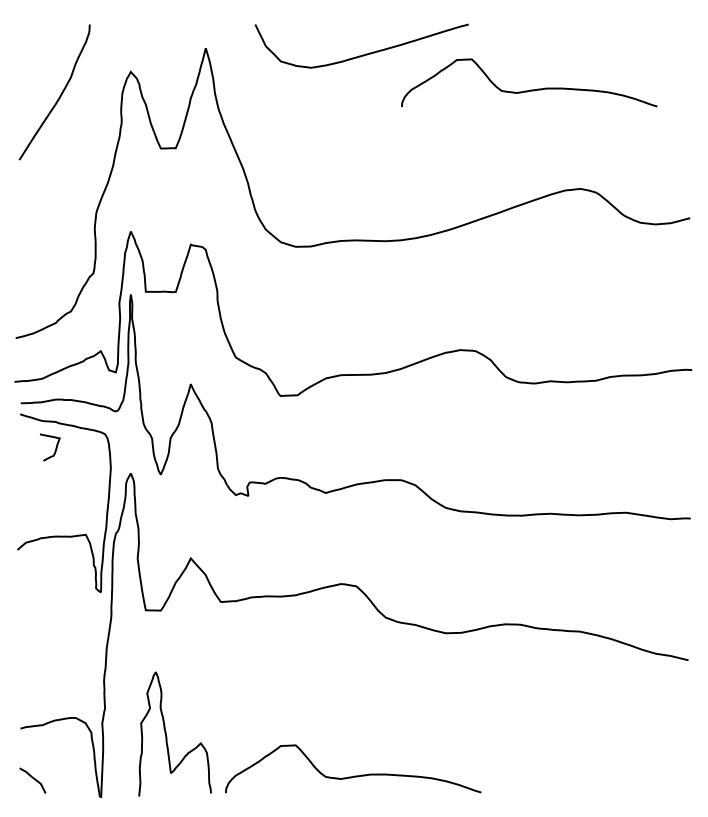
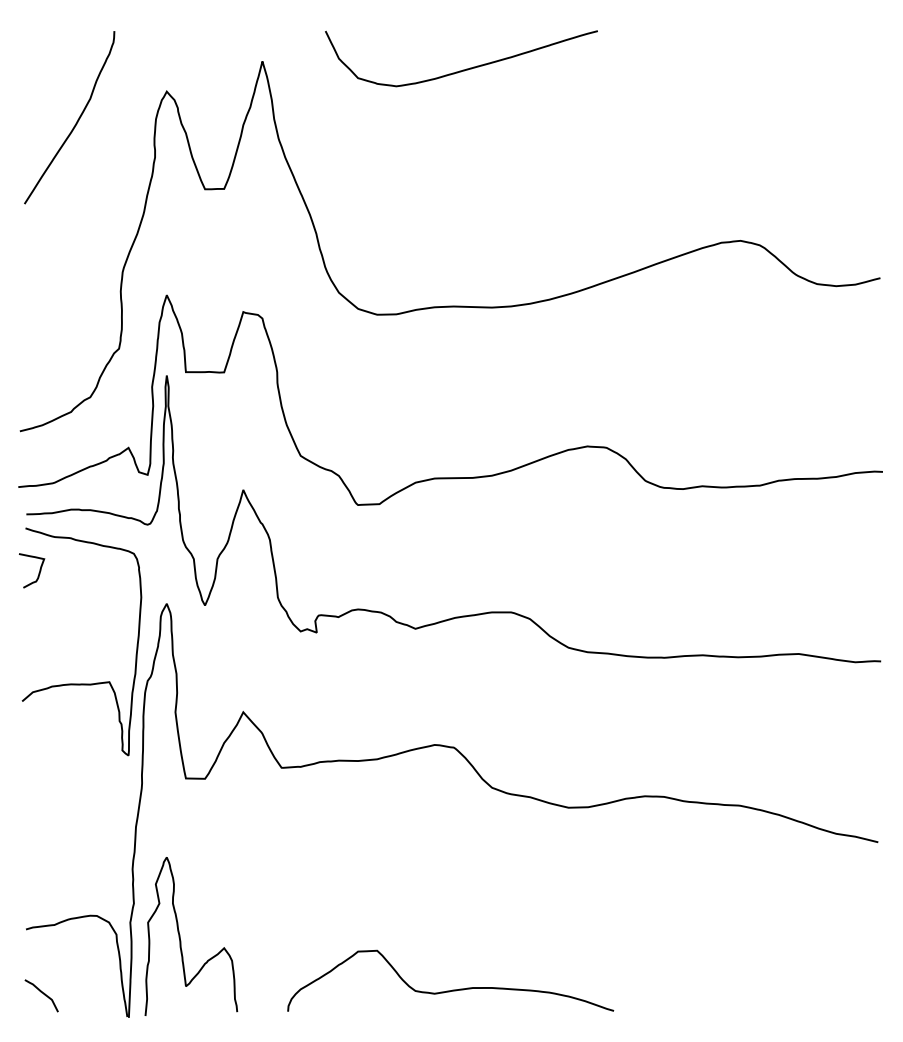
curve: (530, 89) -> (676, 114), removed
curve: (55, 447) -> (38, 570), moved
curve: (167, 736) -> (181, 939), moved

